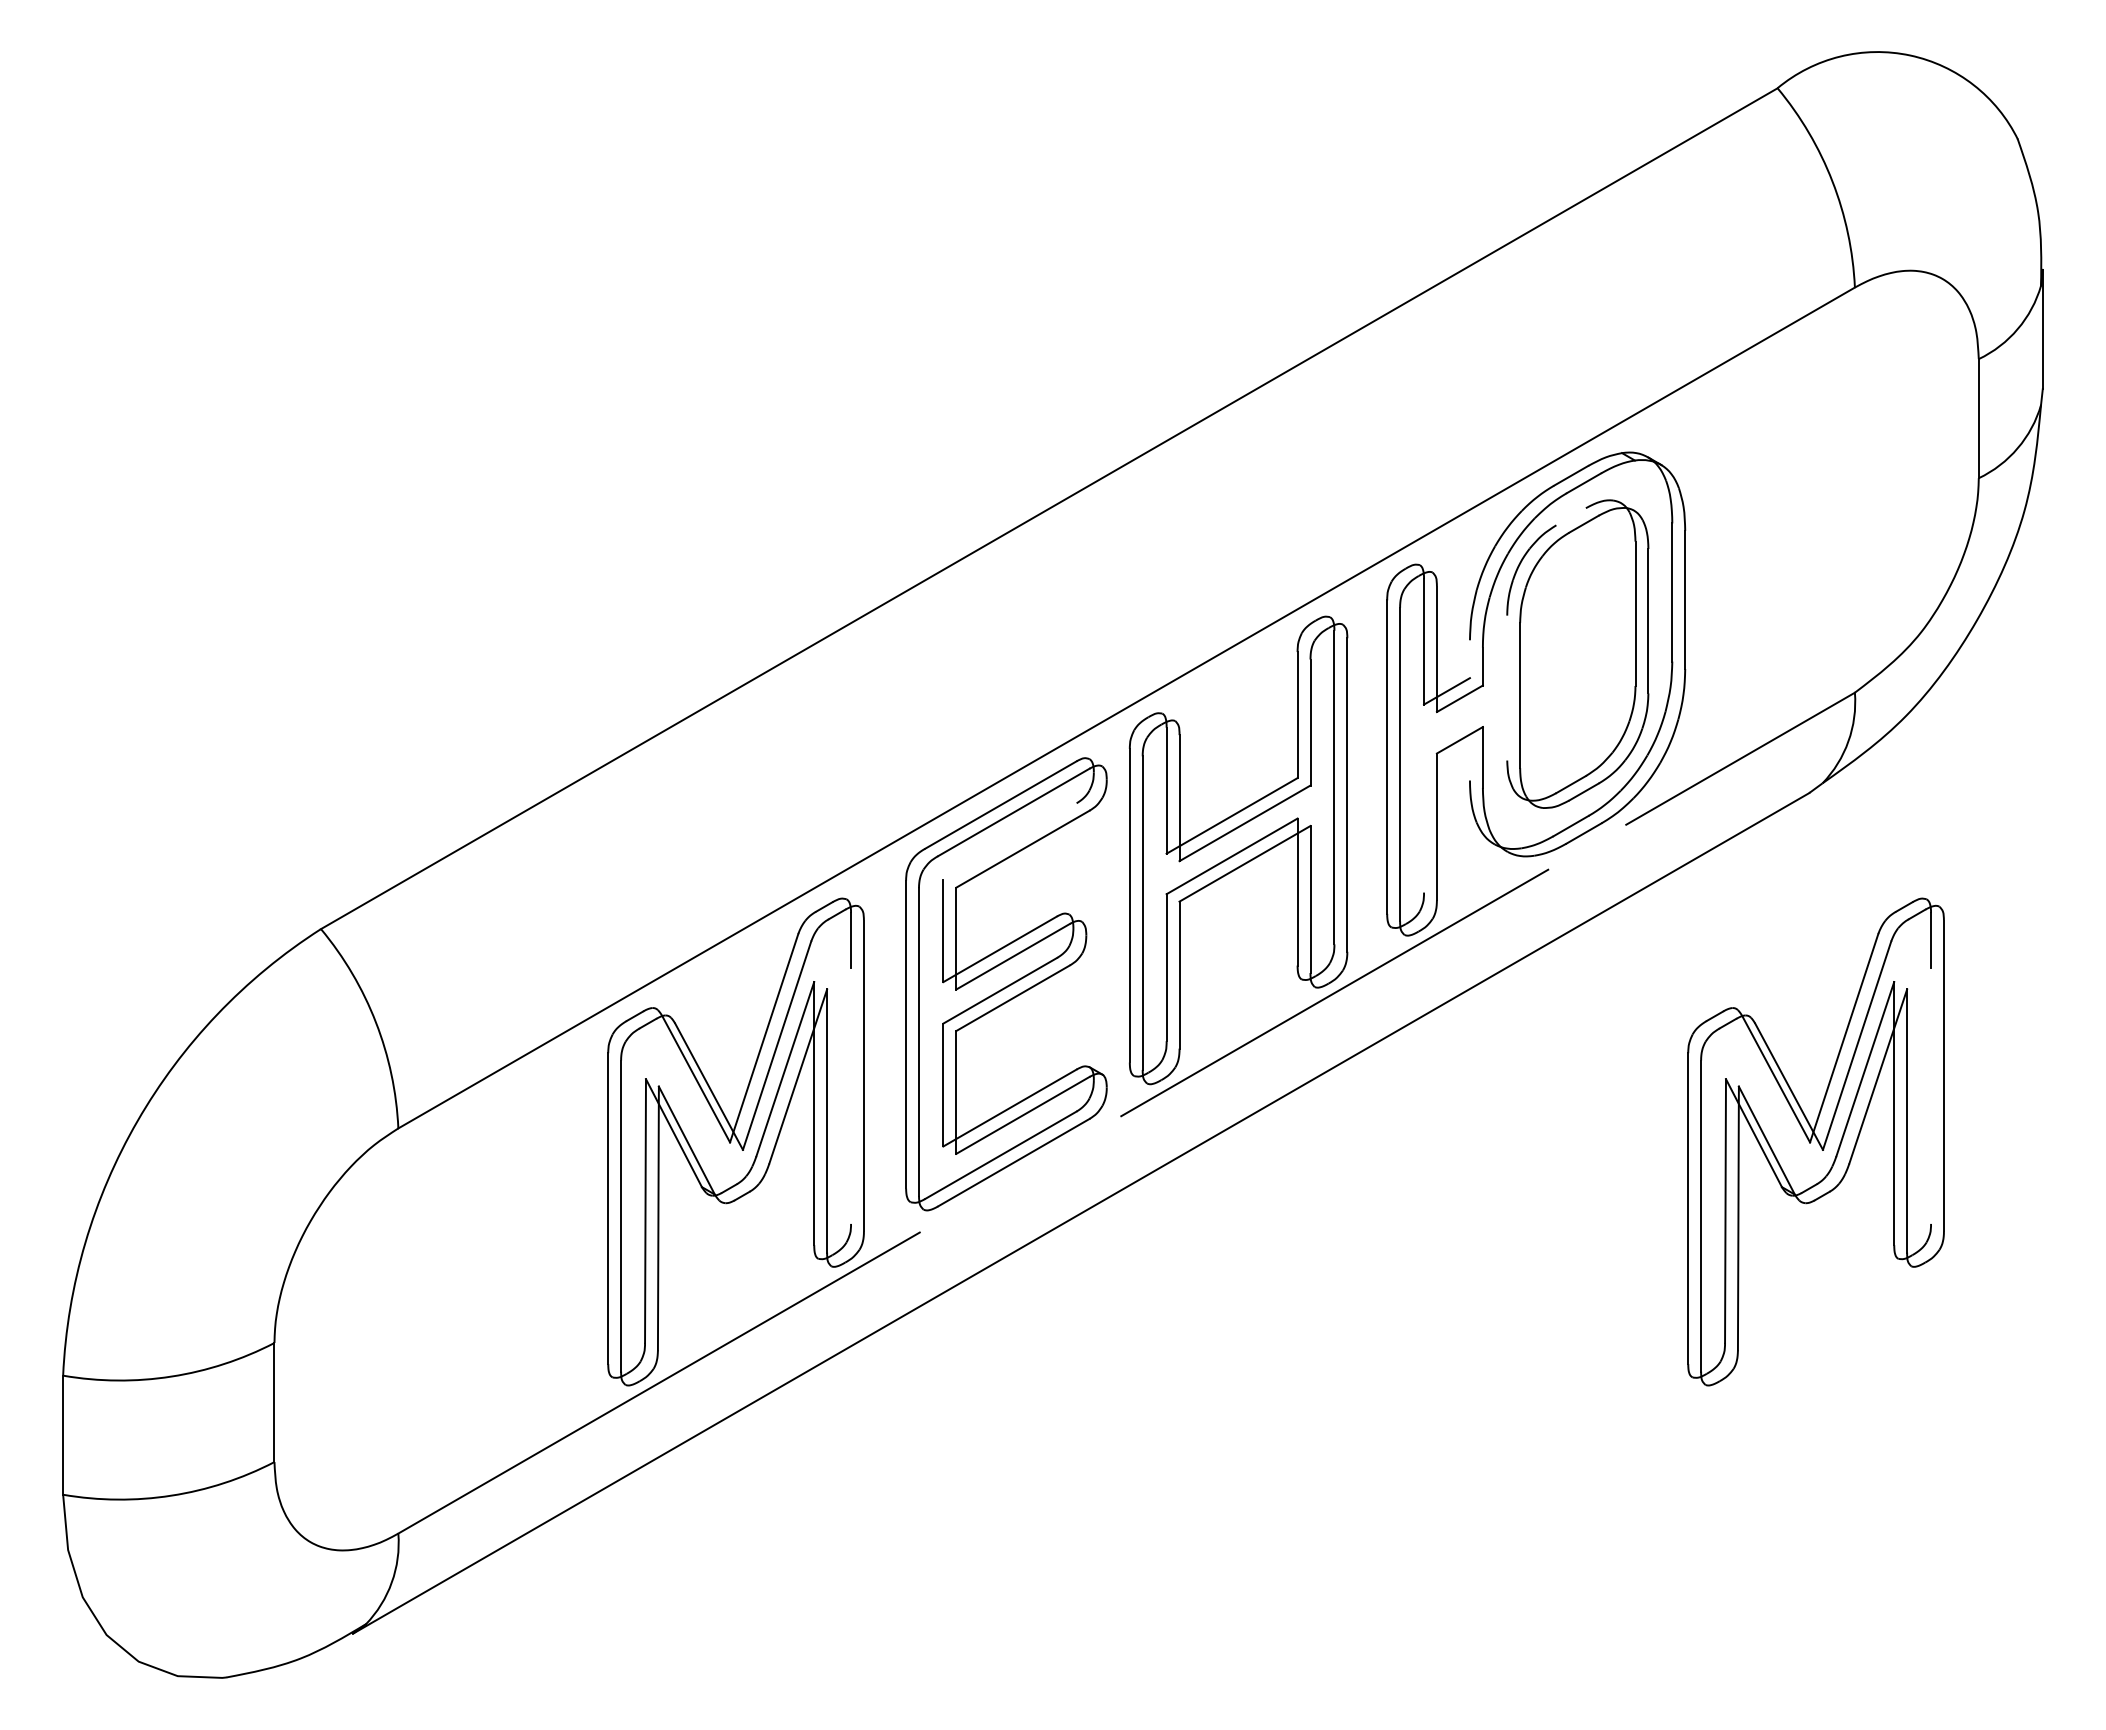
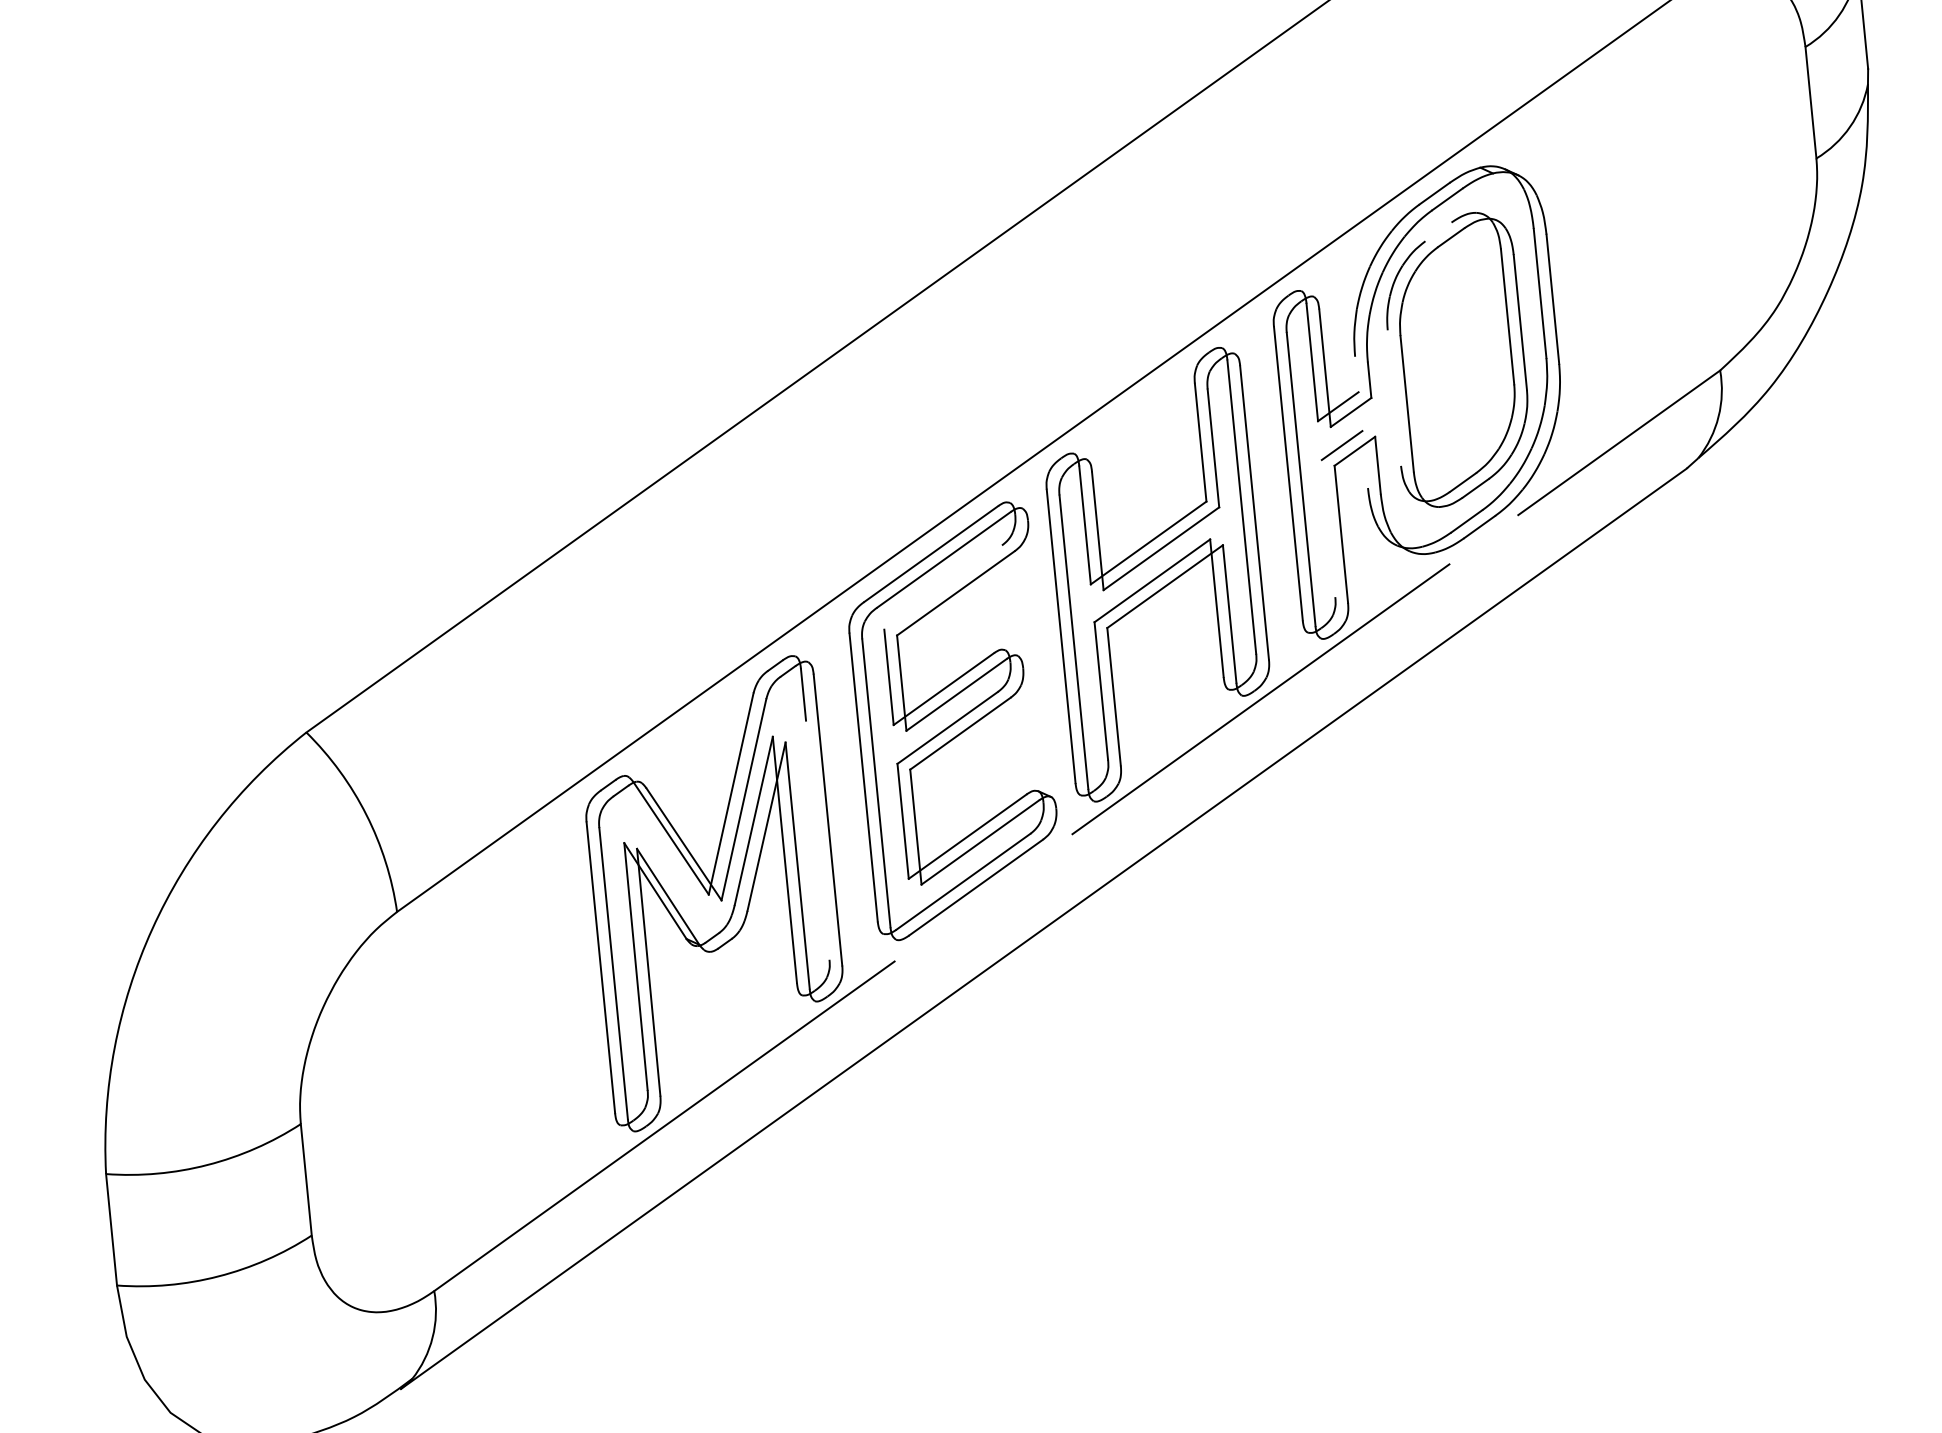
line: (1446, 732) -> (1341, 445), added
part: (1815, 1141) -> (1724, 794), removed

